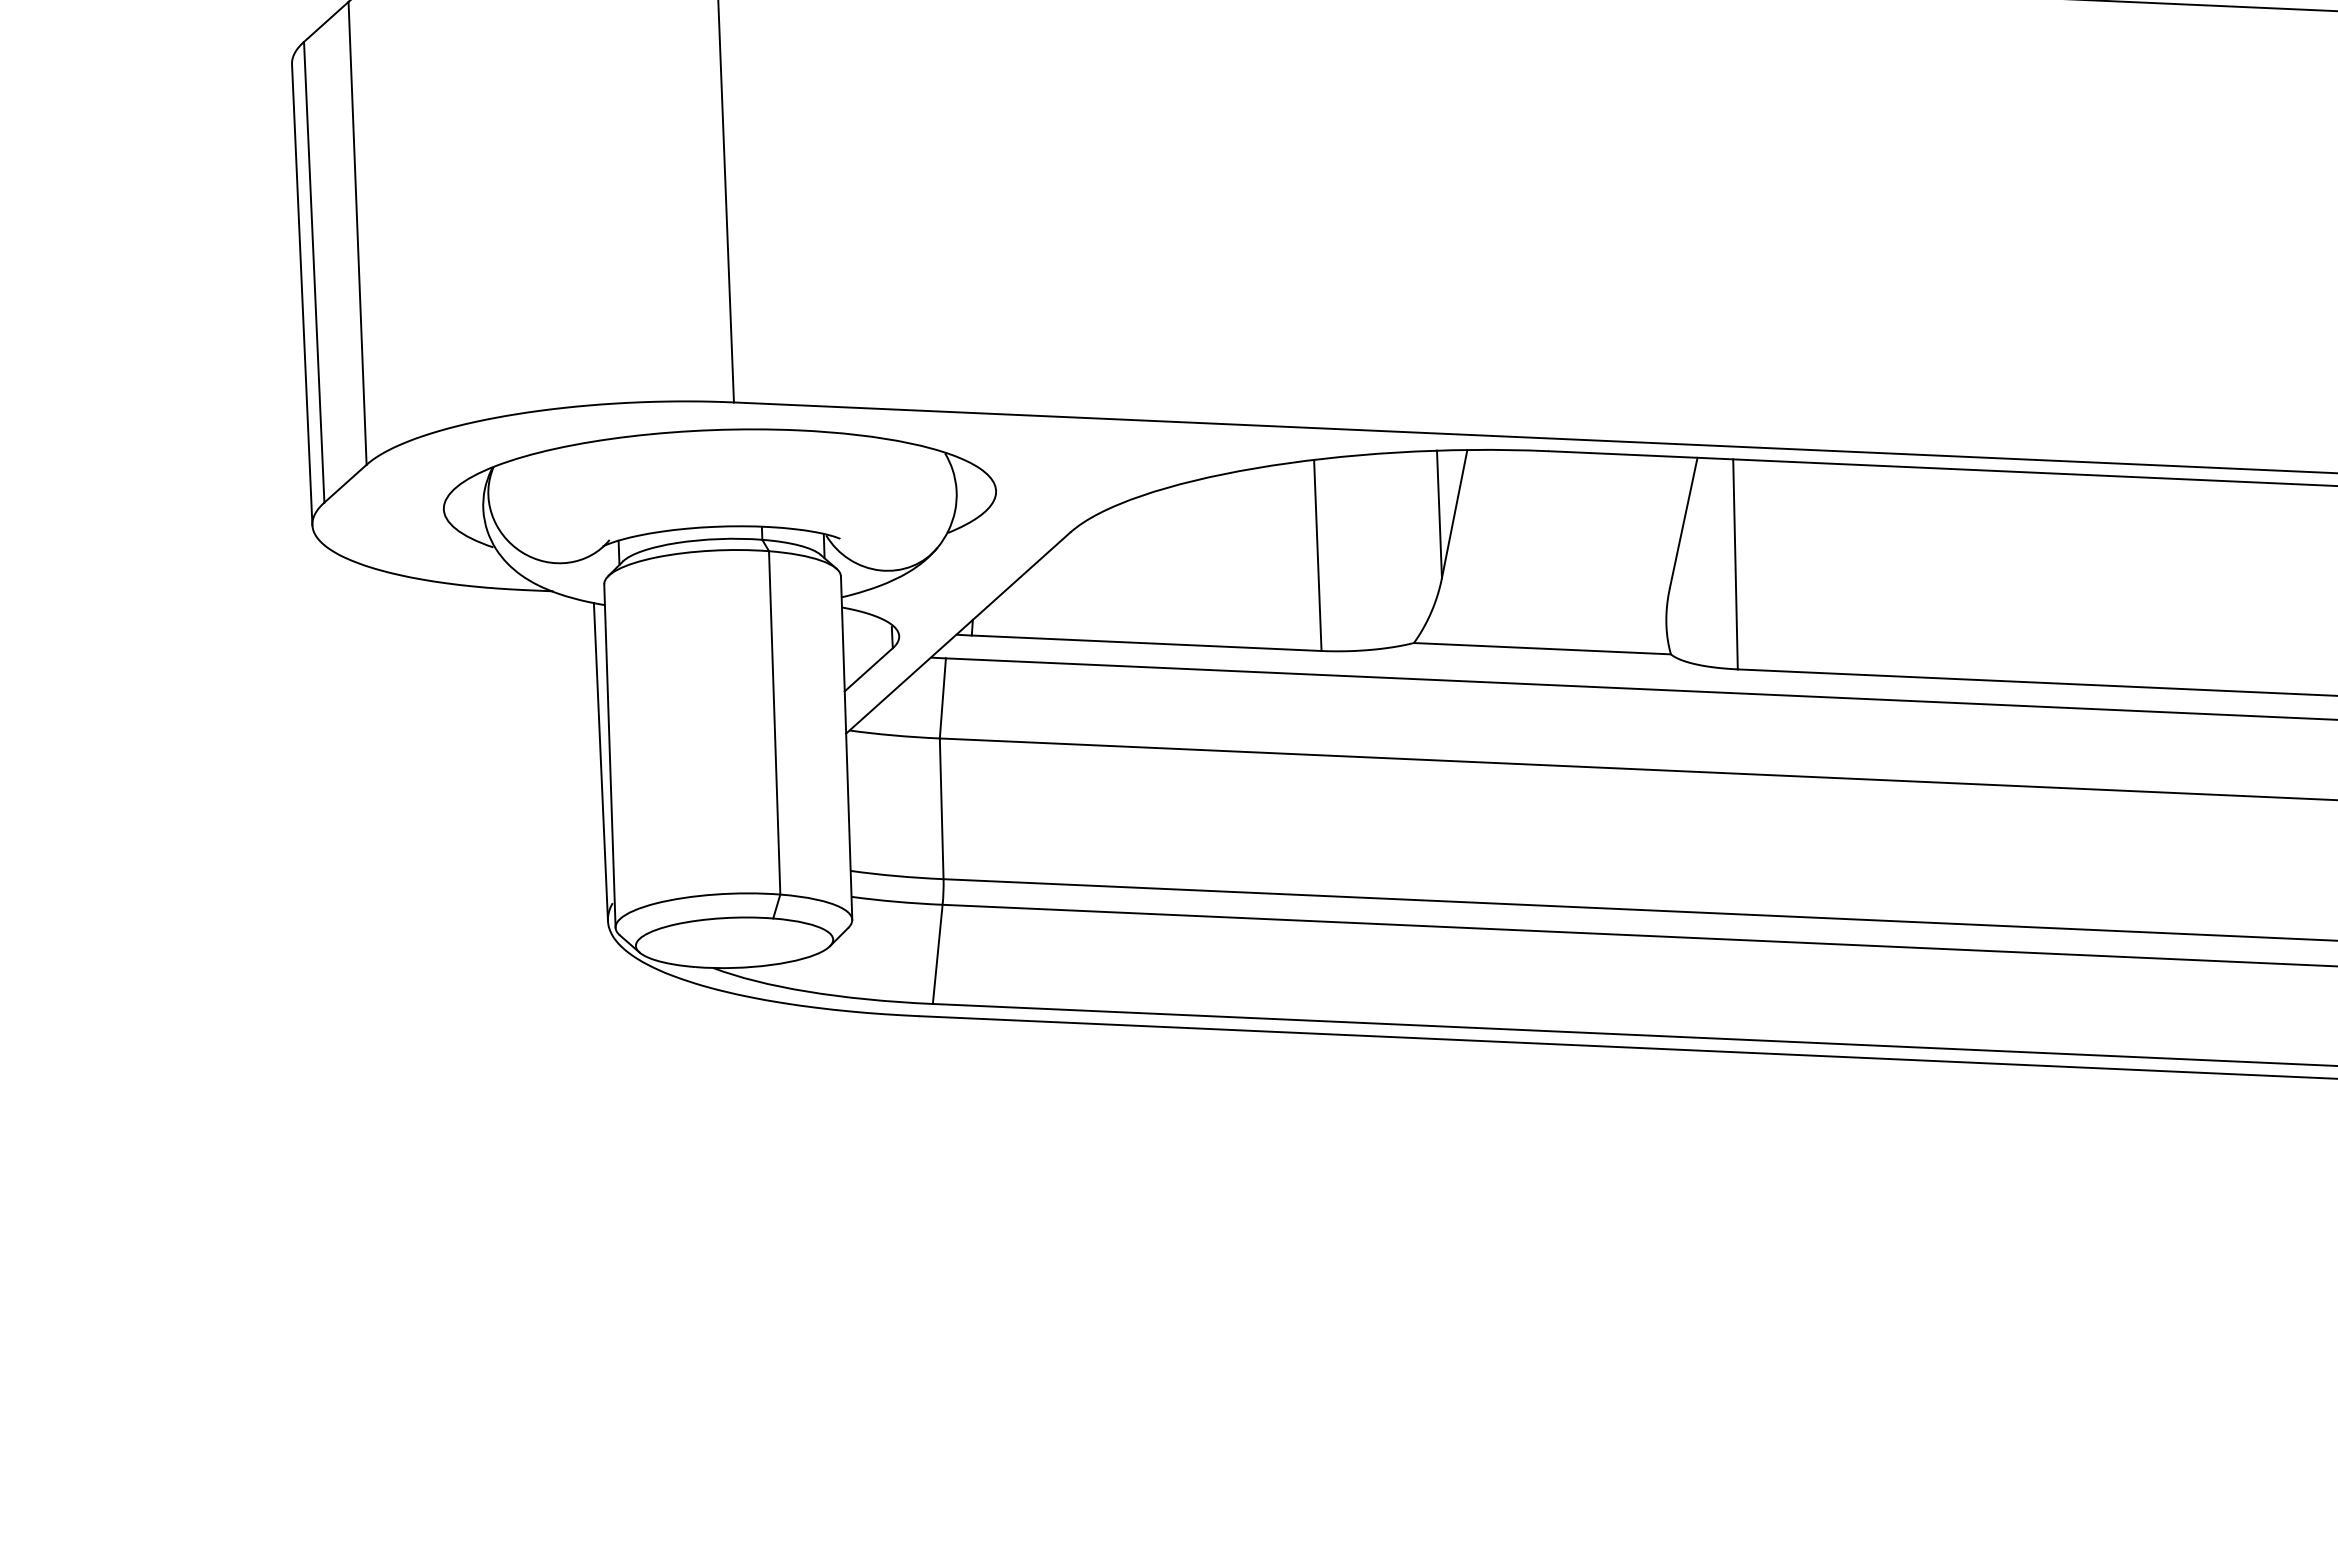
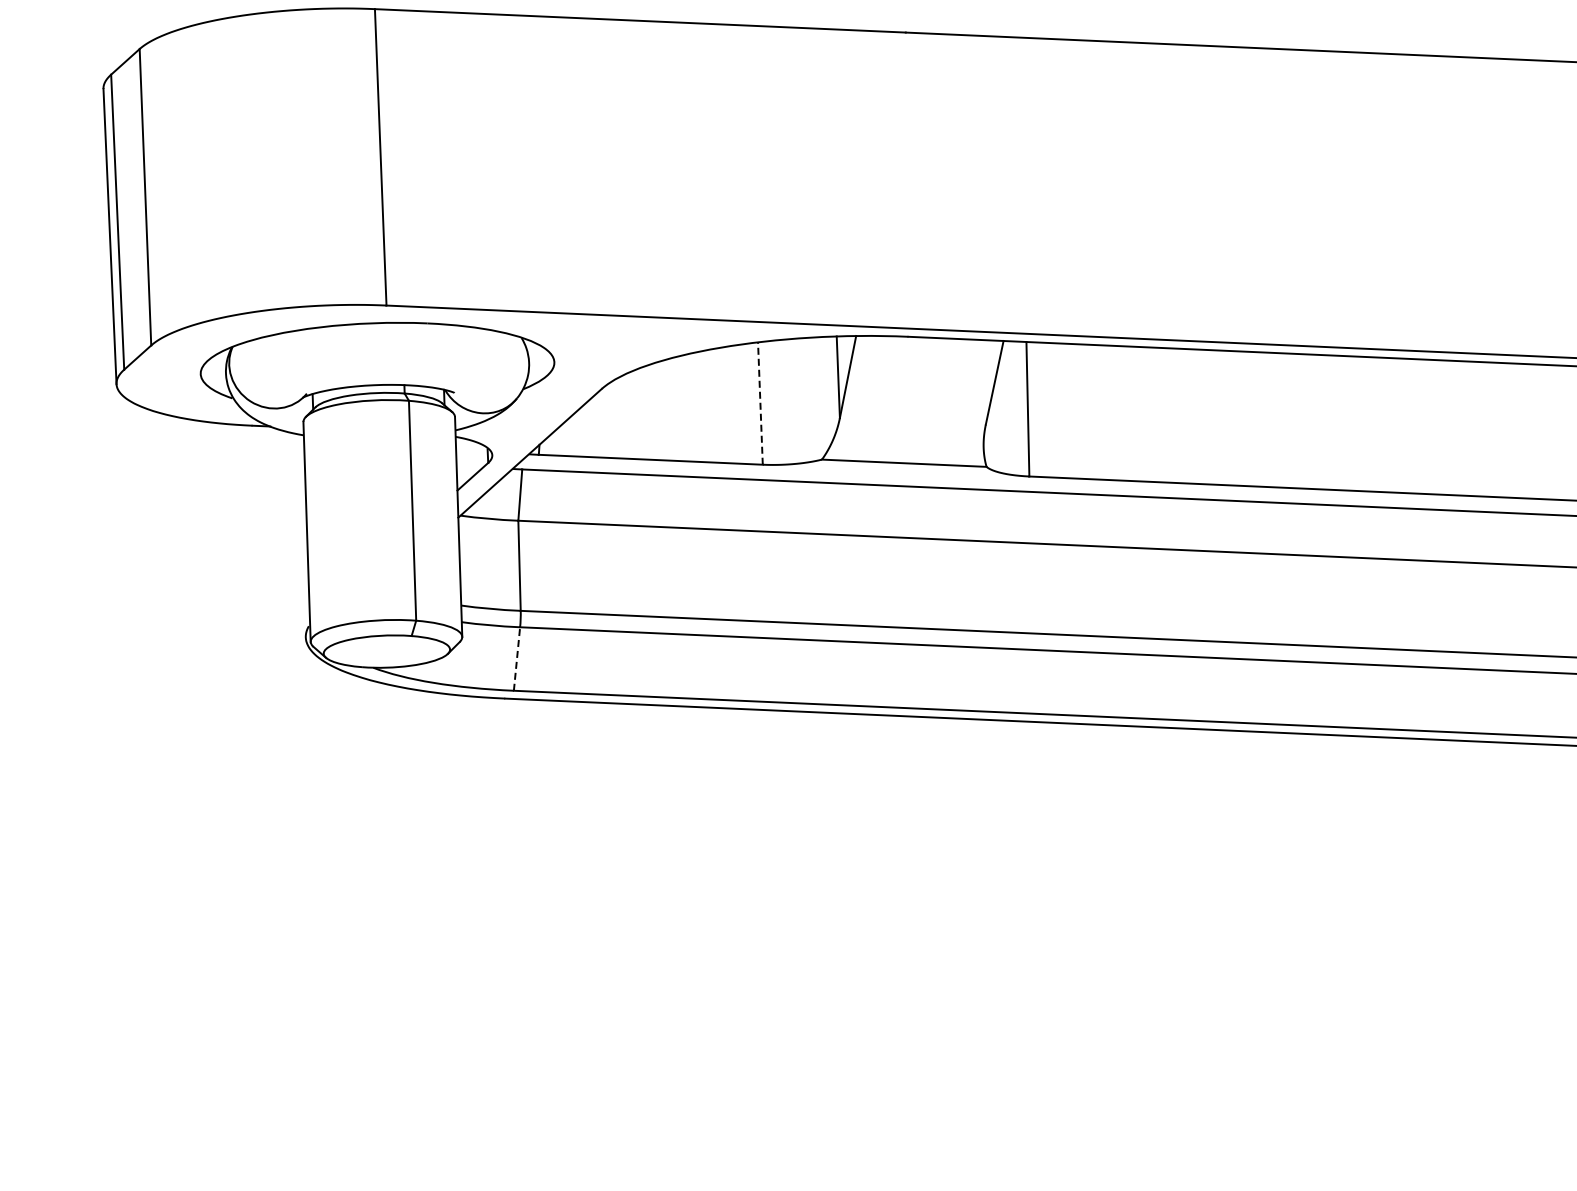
line: (1317, 555) -> (760, 403), solid -> dashed
line: (599, 761) -> (300, 535), removed
line: (938, 955) -> (517, 659), solid -> dashed

